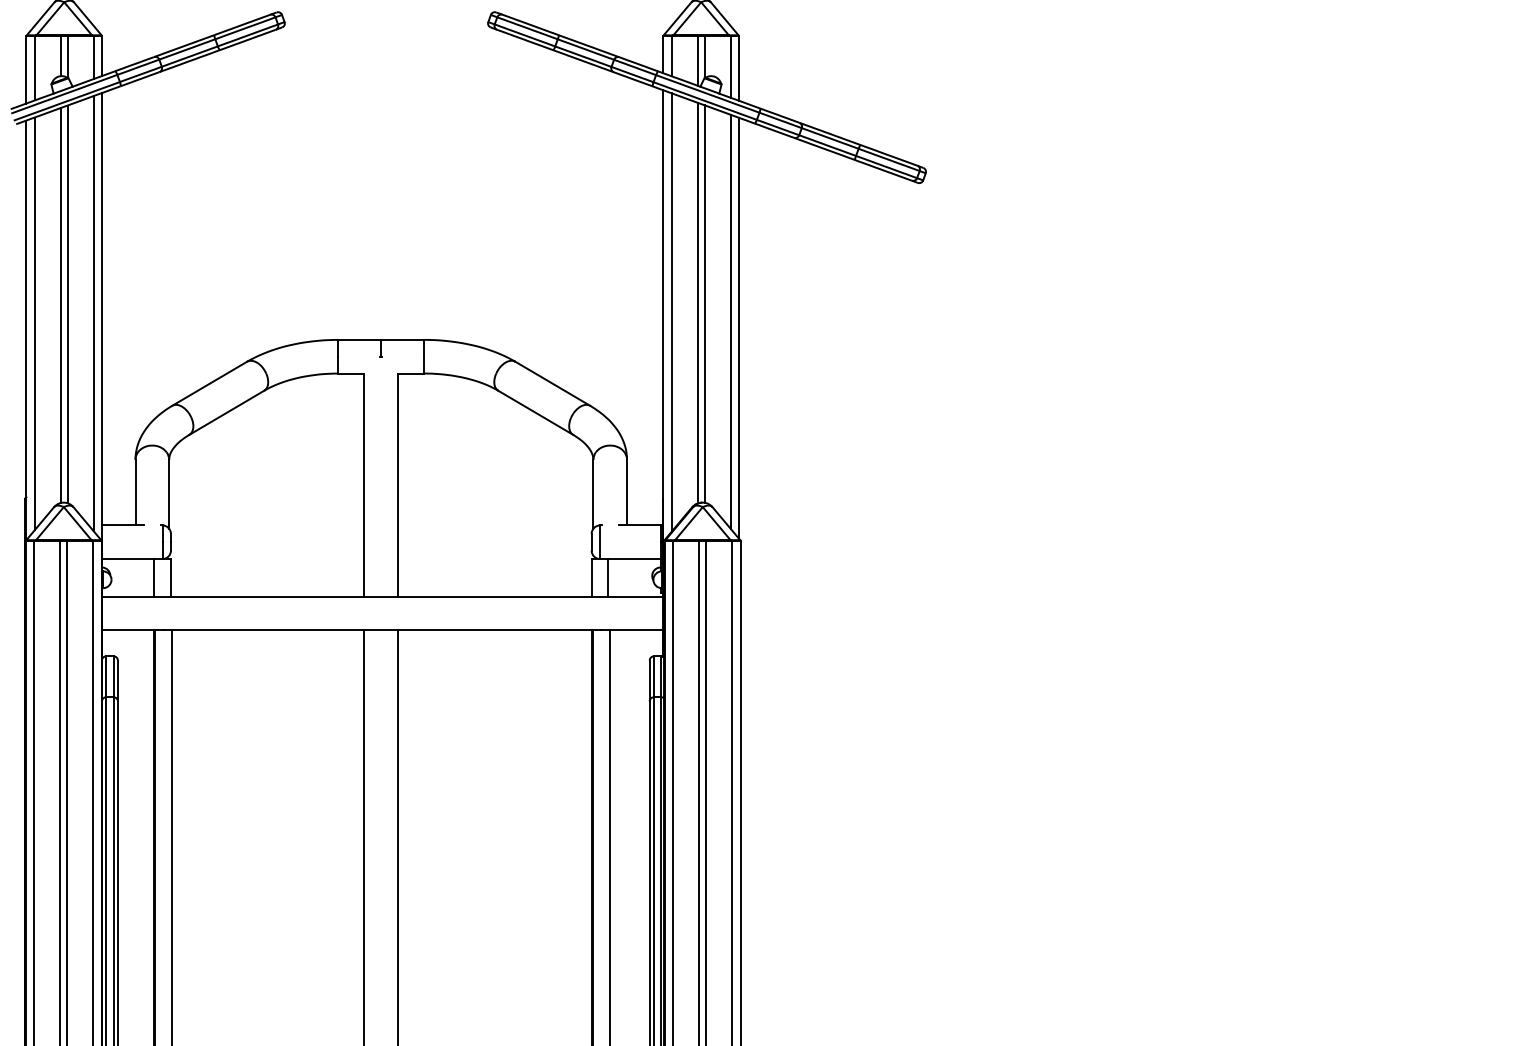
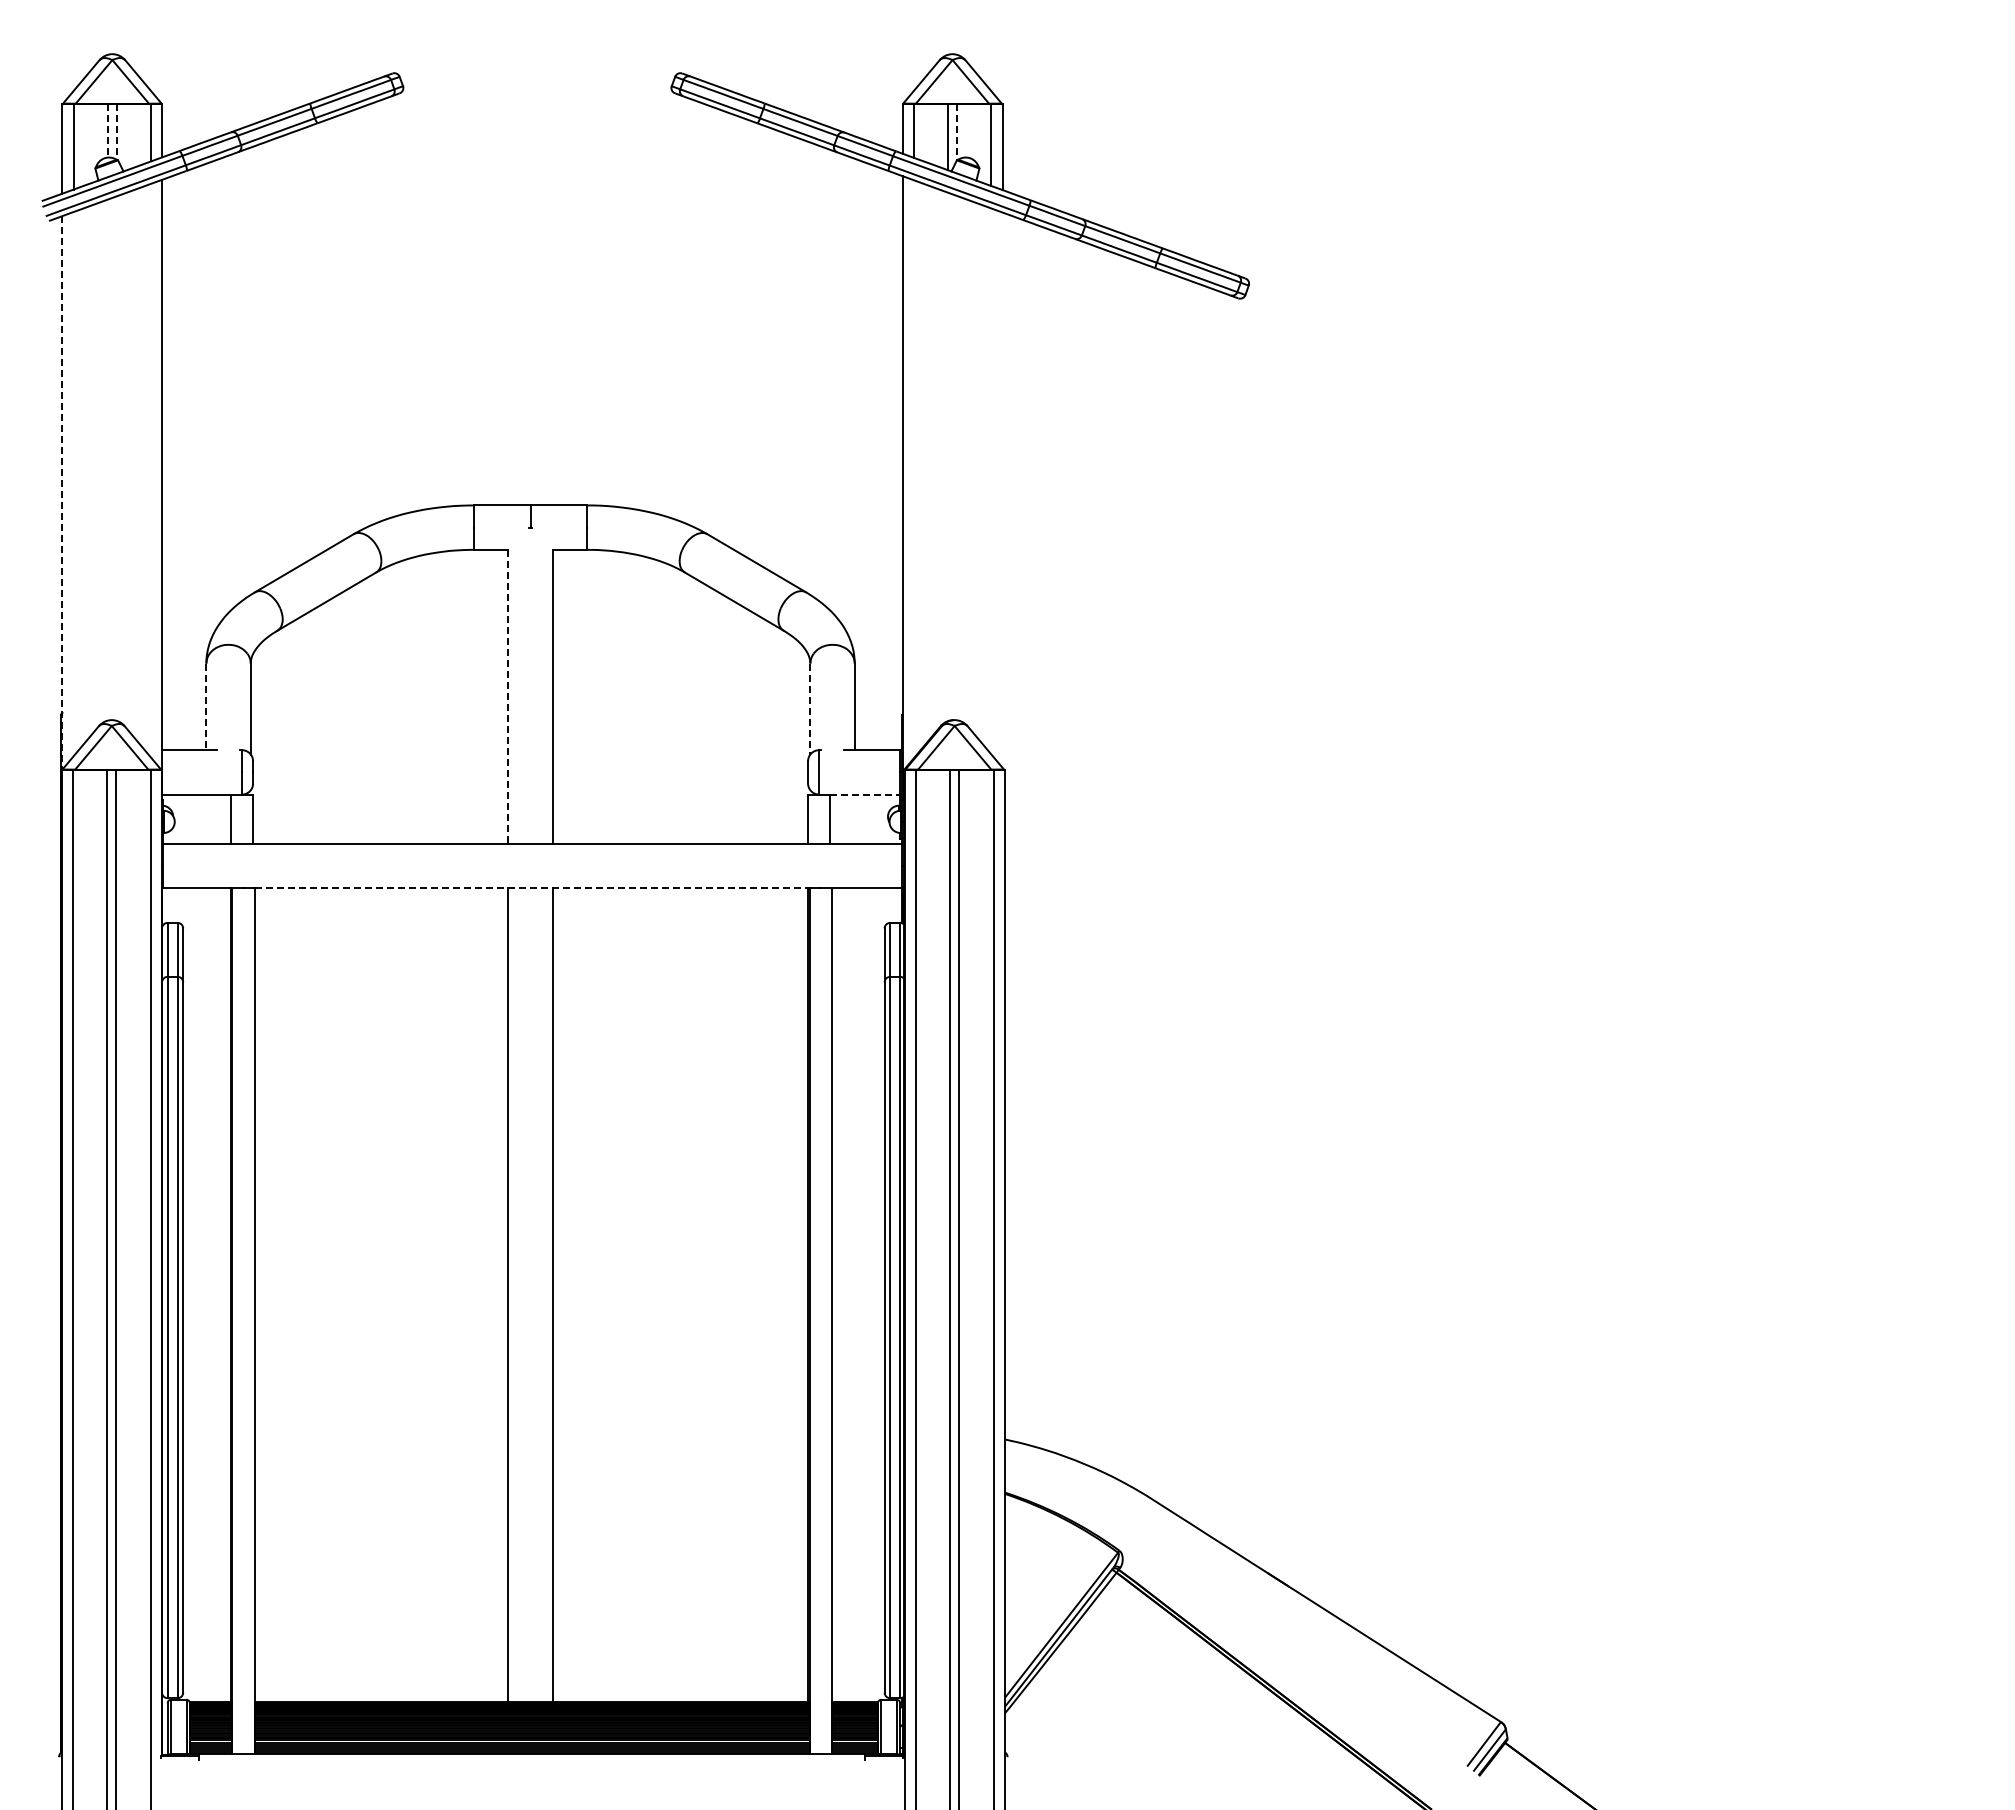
line: (60, 55) -> (107, 130), solid -> dashed
line: (67, 57) -> (116, 132), solid -> dashed
line: (704, 57) -> (957, 132), solid -> dashed
line: (698, 302) -> (948, 456), removed
line: (704, 303) -> (957, 457), removed
line: (67, 304) -> (116, 458), removed
line: (60, 305) -> (107, 459), removed
line: (671, 312) -> (913, 469), removed
line: (93, 313) -> (151, 470), removed
line: (730, 321) -> (991, 481), removed
line: (34, 324) -> (73, 484), removed
line: (739, 327) -> (1002, 489), removed
line: (26, 330) -> (62, 492), solid -> dashed
line: (364, 485) -> (508, 697), solid -> dashed
line: (135, 493) -> (206, 707), solid -> dashed
line: (593, 494) -> (810, 709), solid -> dashed
line: (635, 559) -> (865, 794), solid -> dashed
line: (382, 630) -> (532, 888), solid -> dashed

